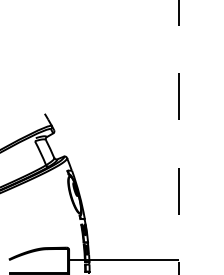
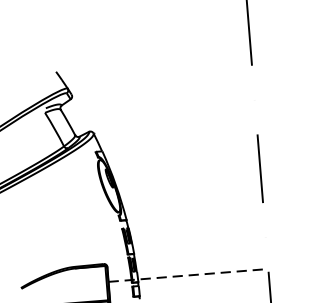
line: (124, 260) -> (189, 275), solid -> dashed

